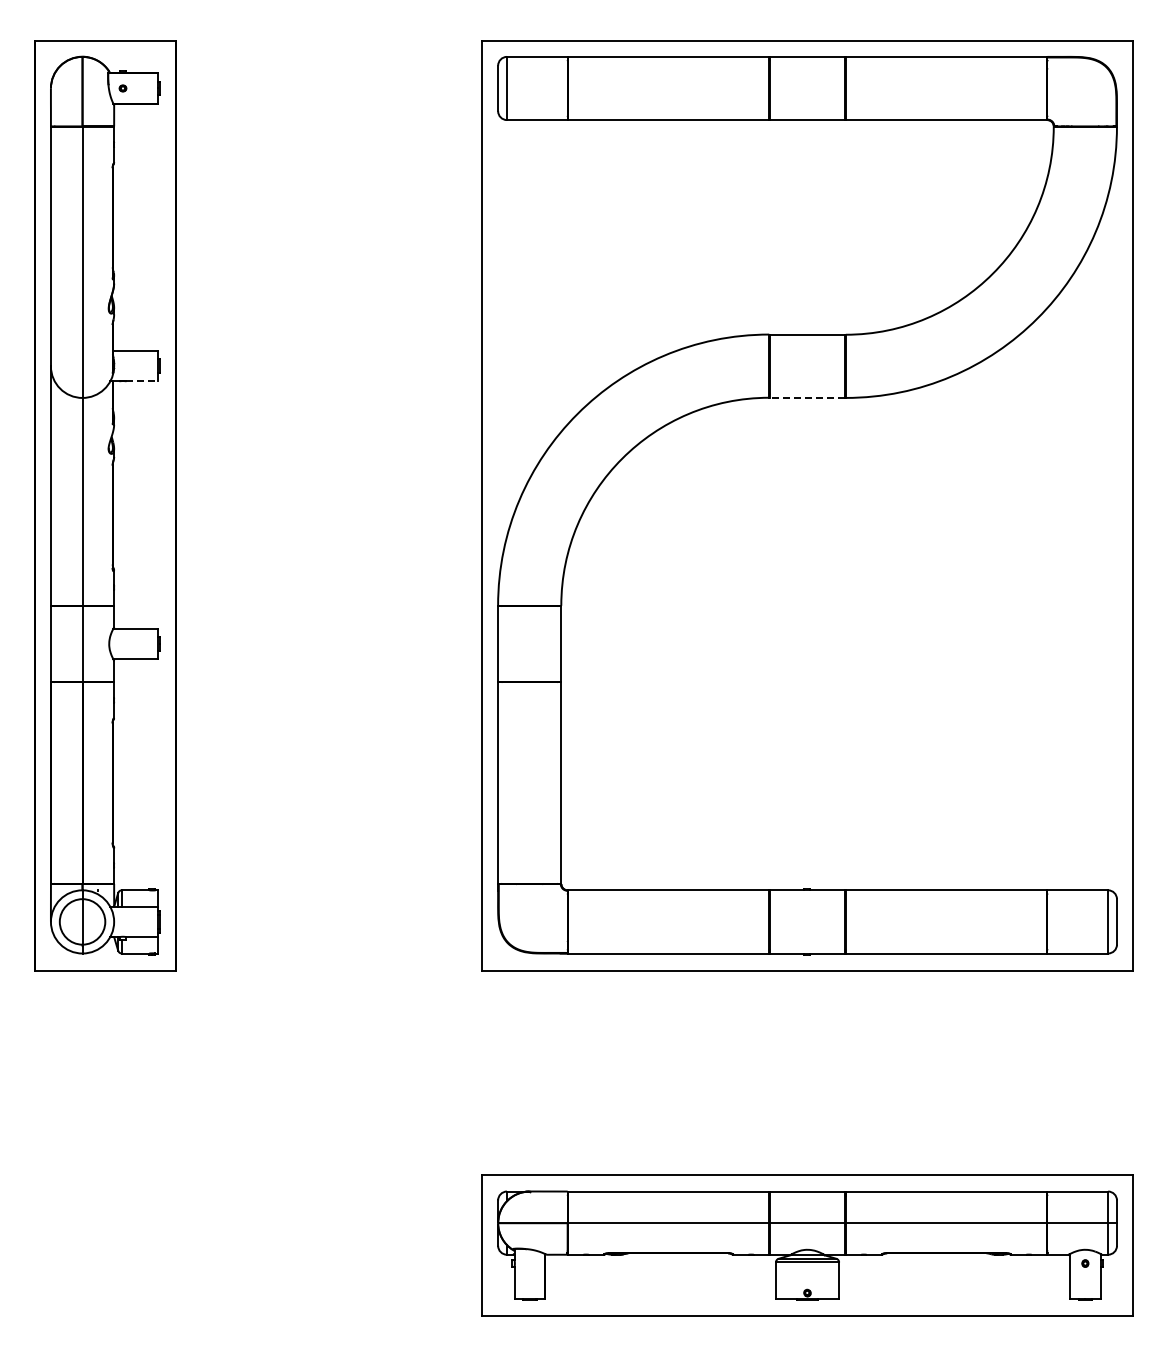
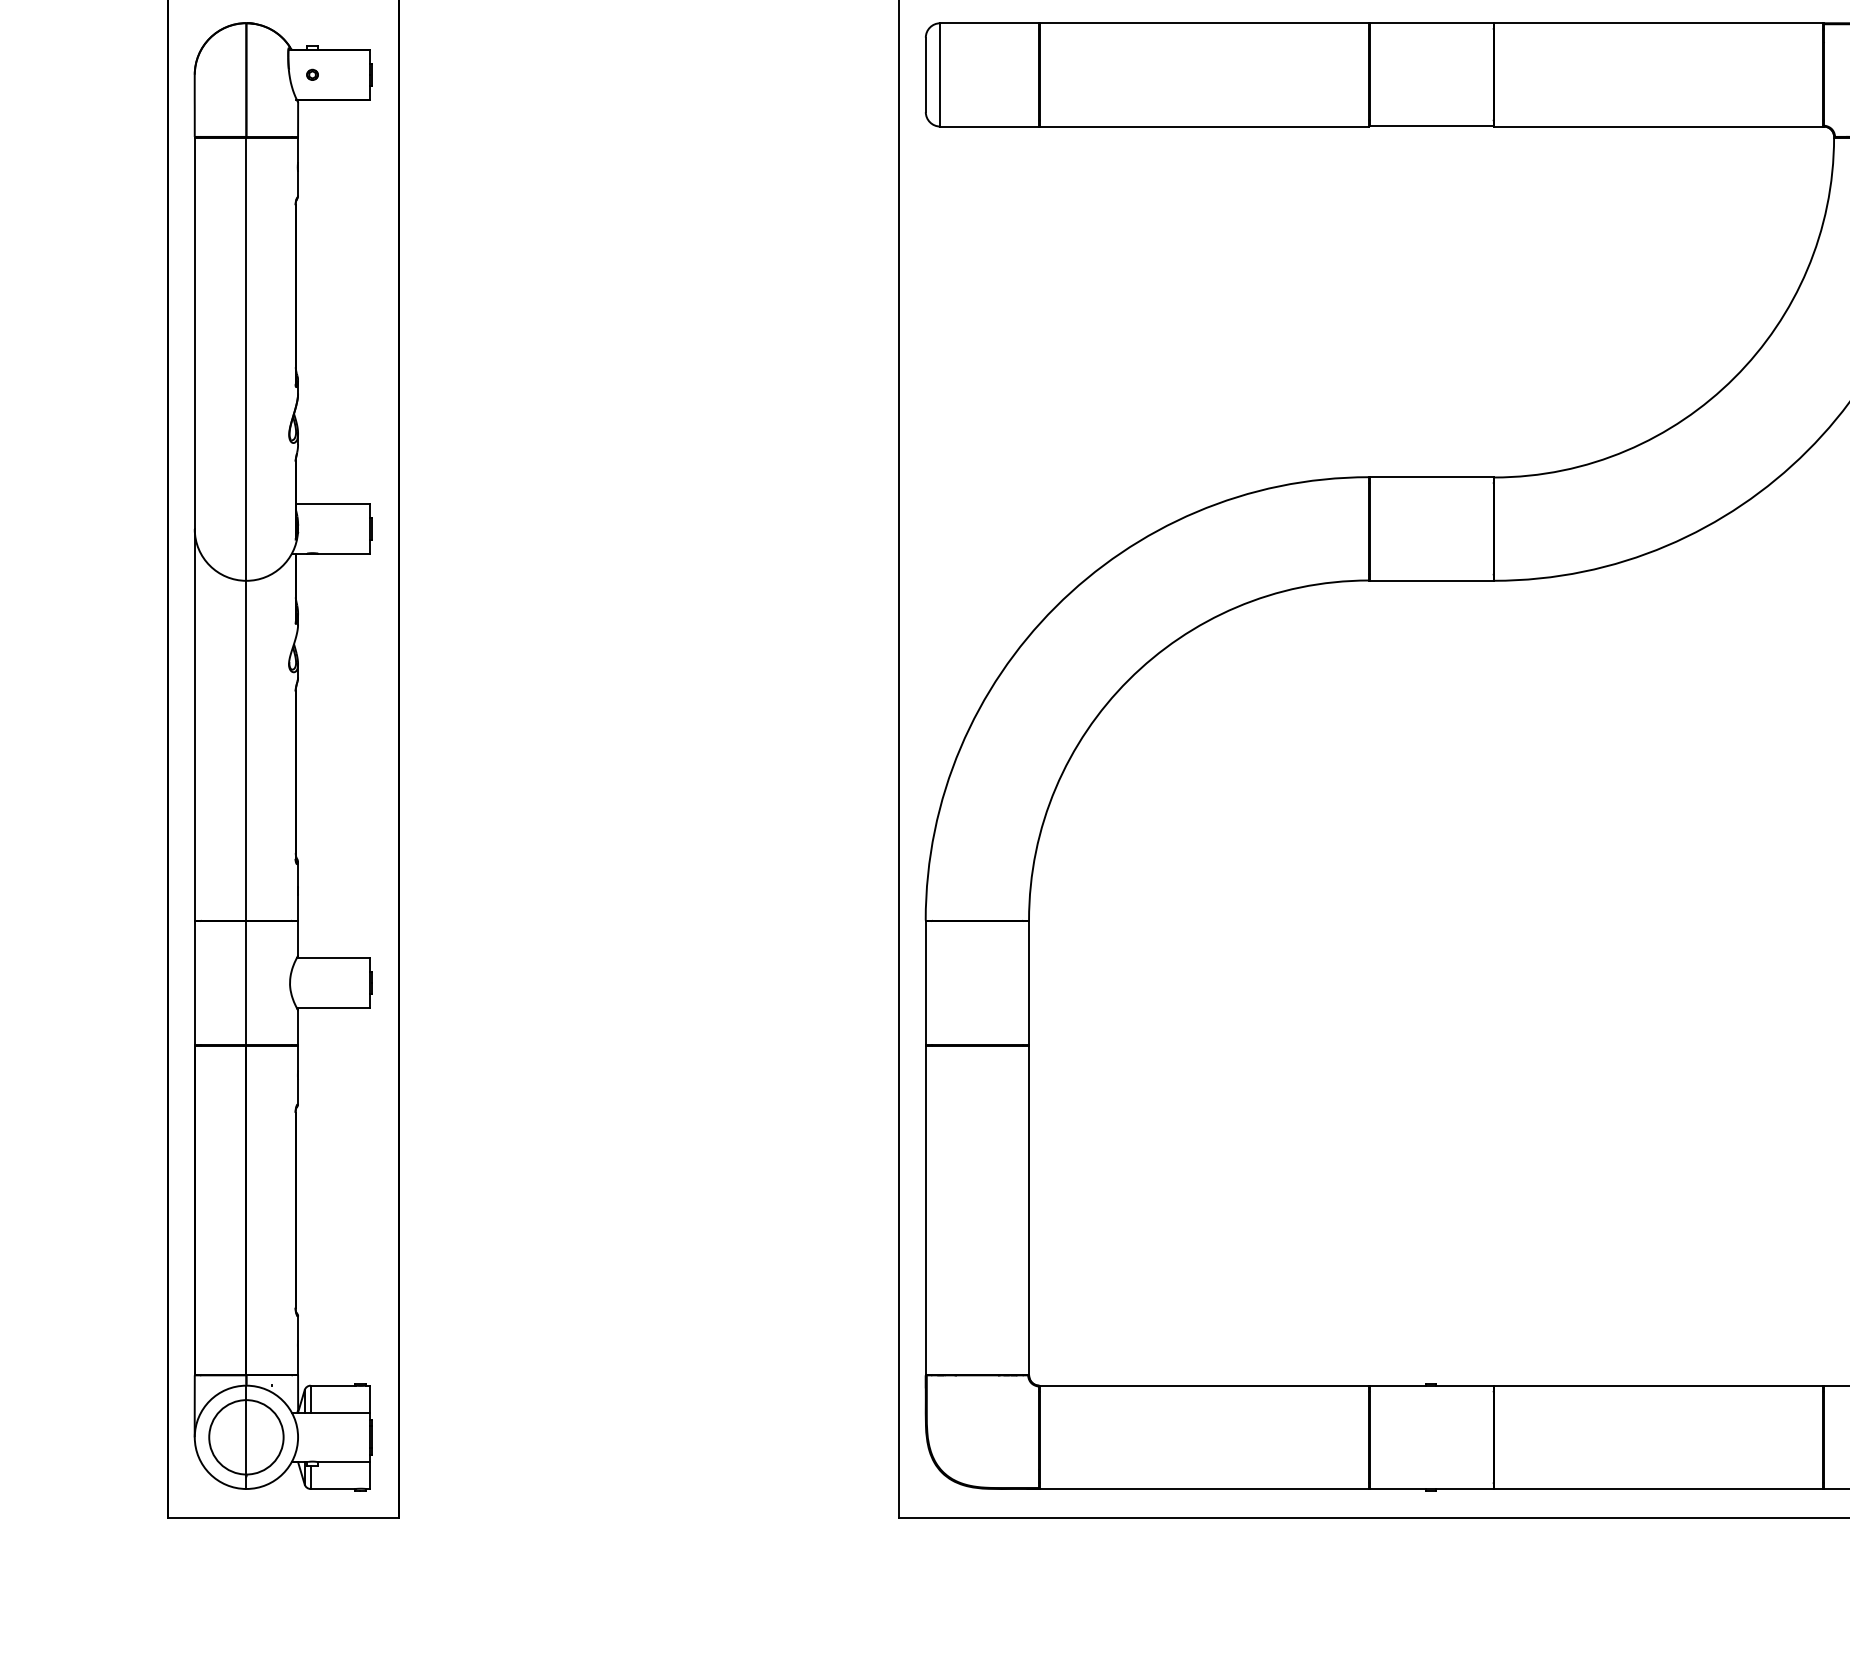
line: (142, 381) -> (344, 553), dashed -> solid
line: (807, 397) -> (1431, 580), dashed -> solid

